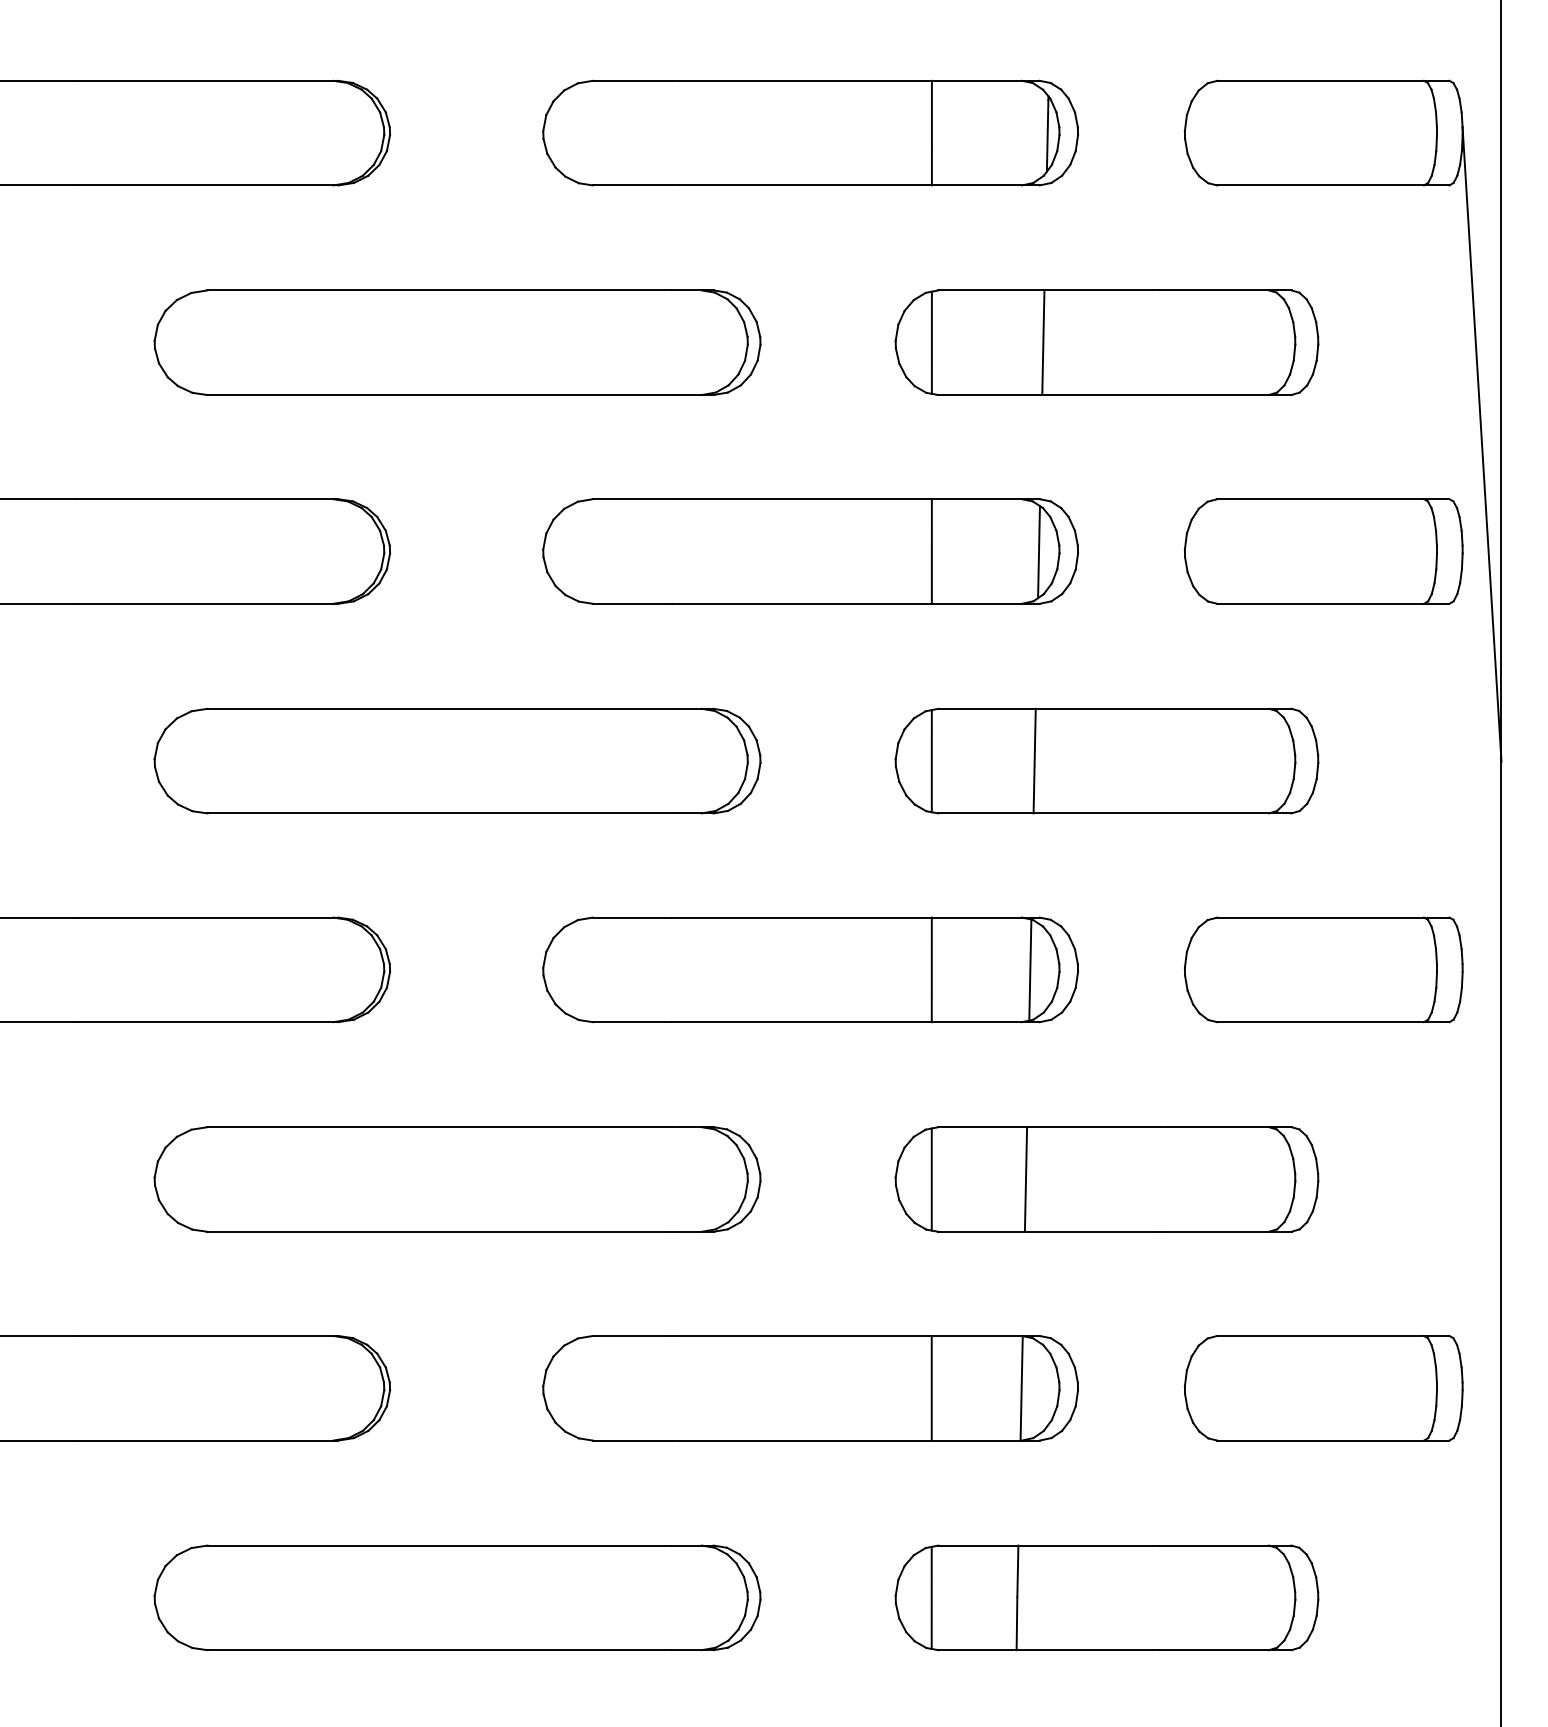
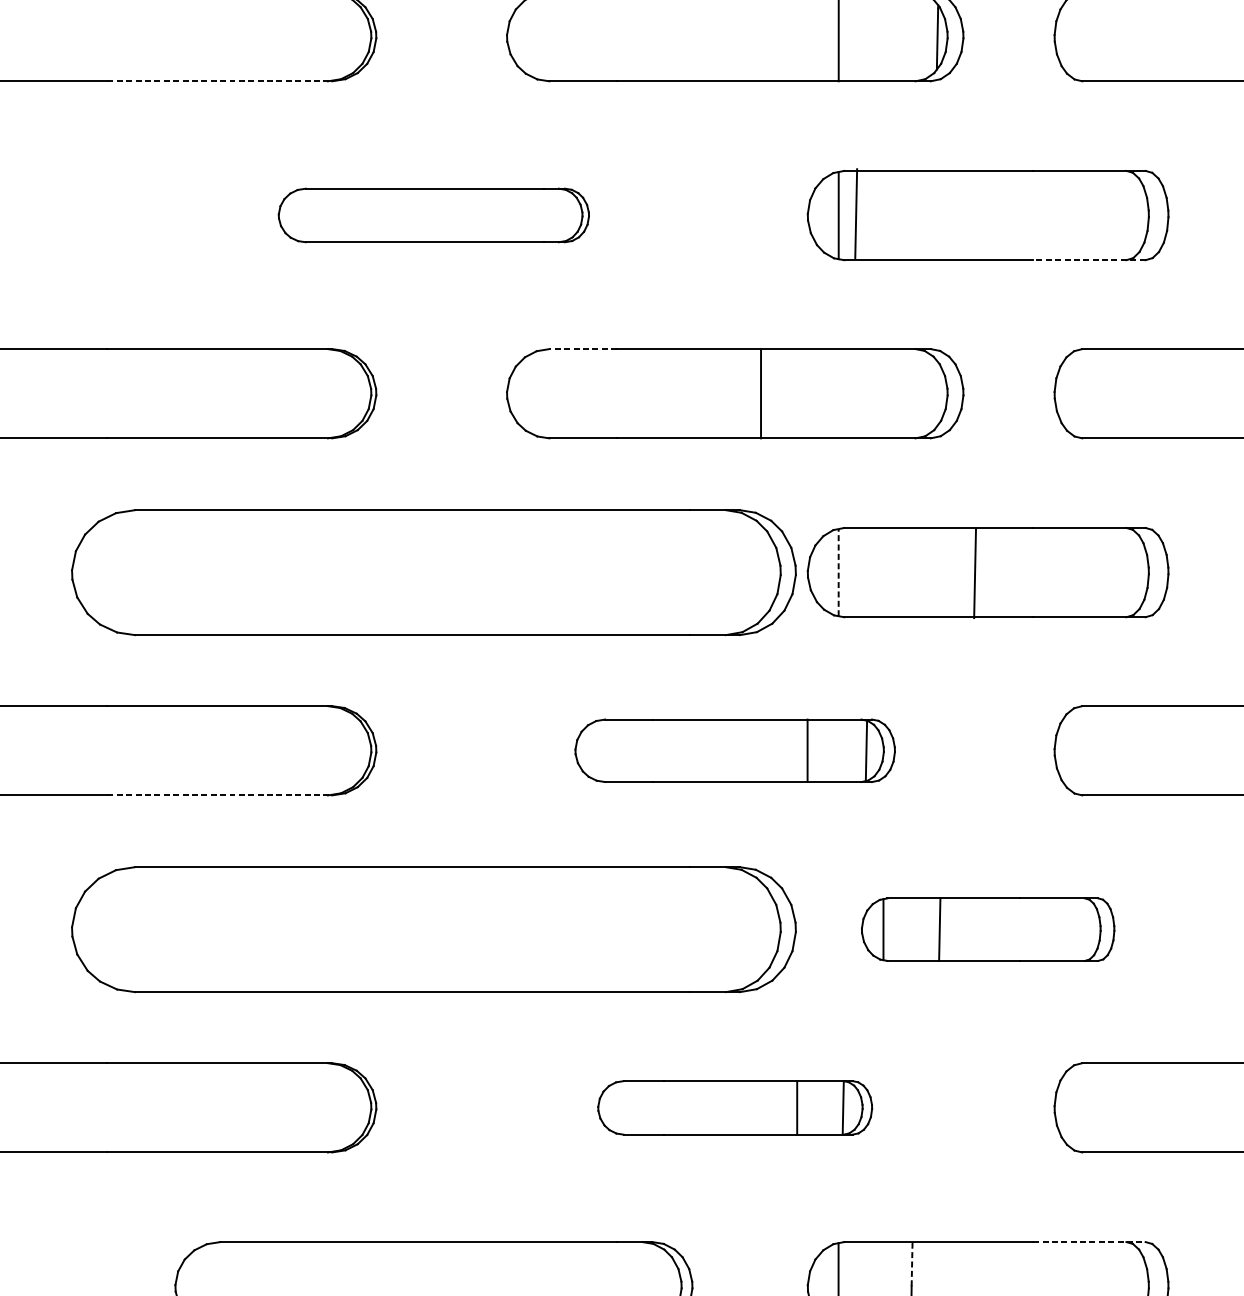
line: (206, 185) -> (219, 81), solid -> dashed
part: (457, 342) -> (433, 215), size x0.6
line: (1043, 342) -> (856, 213), moved
line: (1225, 395) -> (1089, 260), solid -> dashed
line: (632, 499) -> (583, 349), solid -> dashed
line: (931, 551) -> (760, 393), moved
line: (1038, 552) -> (929, 394), removed
part: (457, 760) -> (433, 572), size x1.4
line: (931, 760) -> (838, 572), solid -> dashed
line: (1034, 760) -> (974, 572), moved
part: (810, 969) -> (735, 750), size x0.7
line: (206, 1022) -> (219, 795), solid -> dashed
part: (457, 1179) -> (433, 929), size x1.4
part: (1106, 1179) -> (987, 929), size x0.7
part: (810, 1388) -> (735, 1108), size x0.6
line: (1225, 1545) -> (1089, 1242), solid -> dashed
line: (1017, 1571) -> (911, 1264), solid -> dashed

